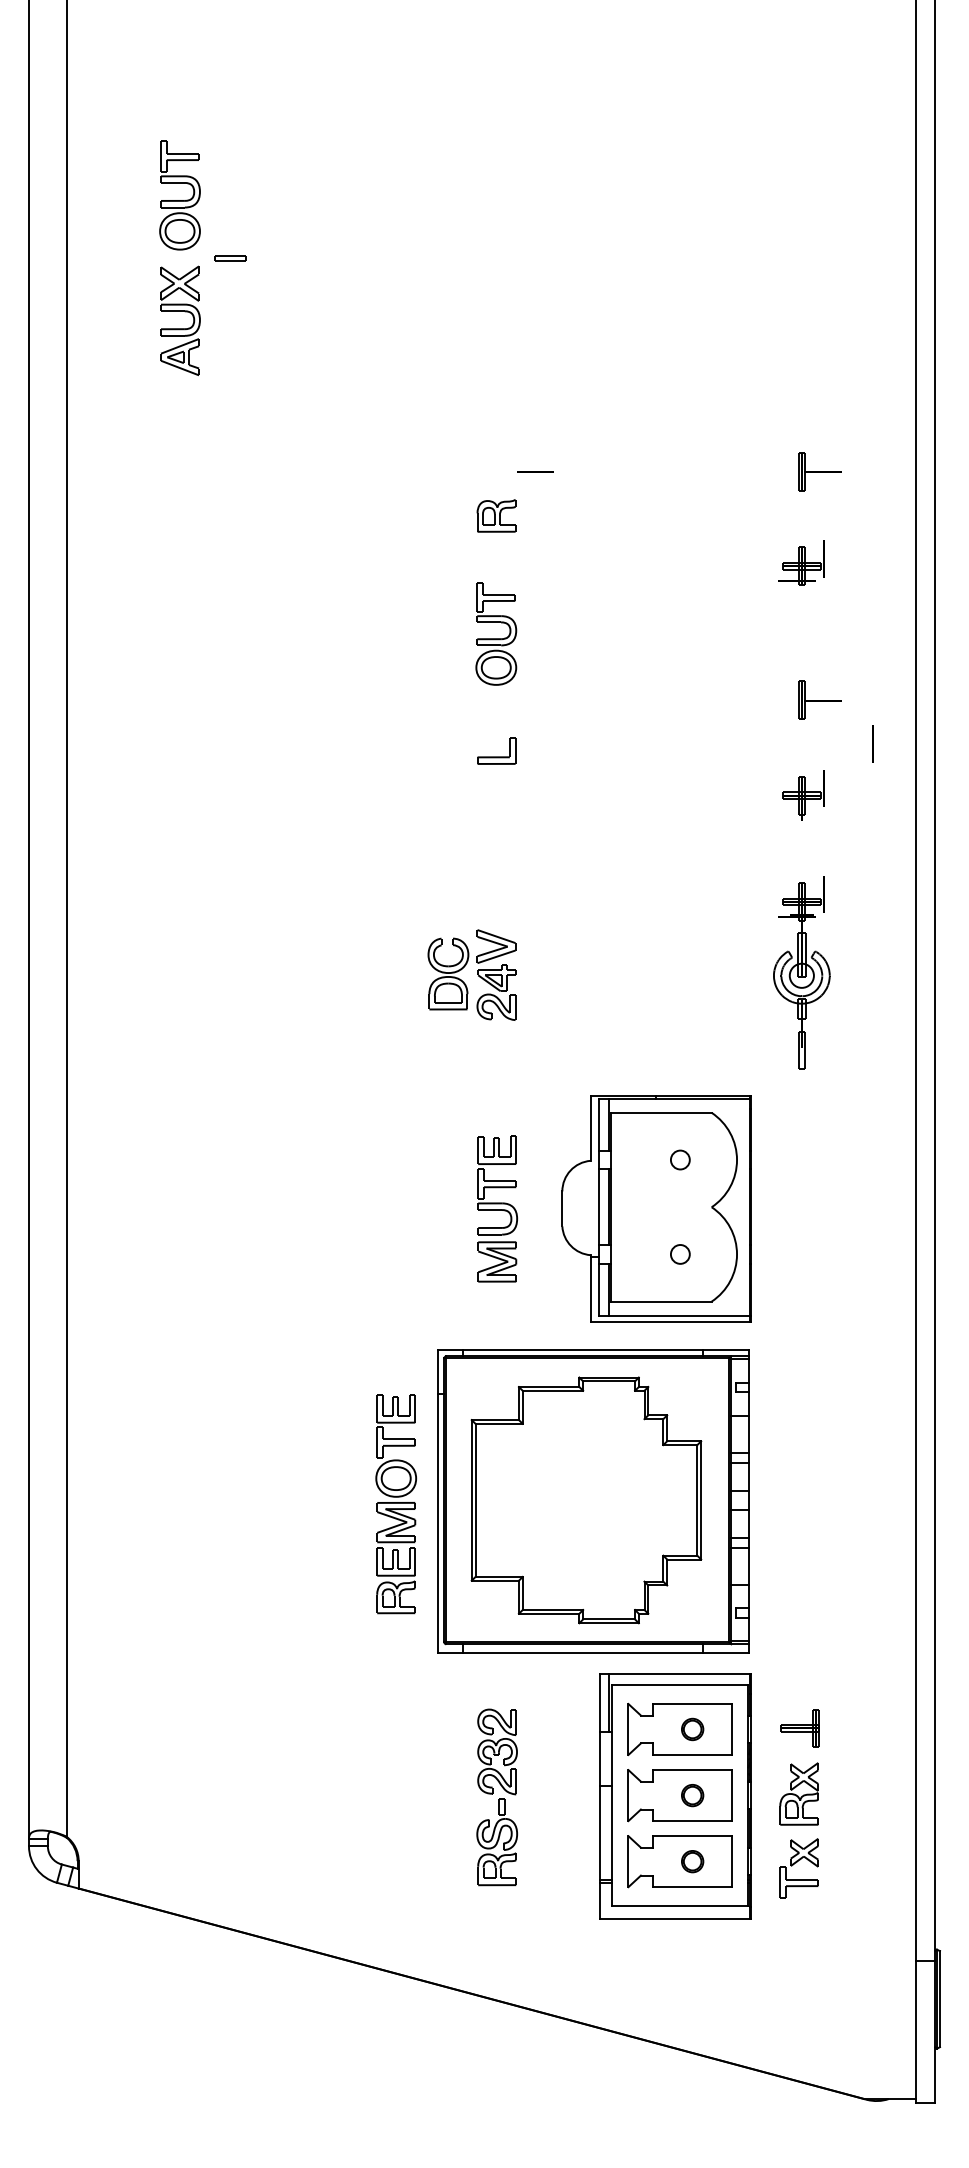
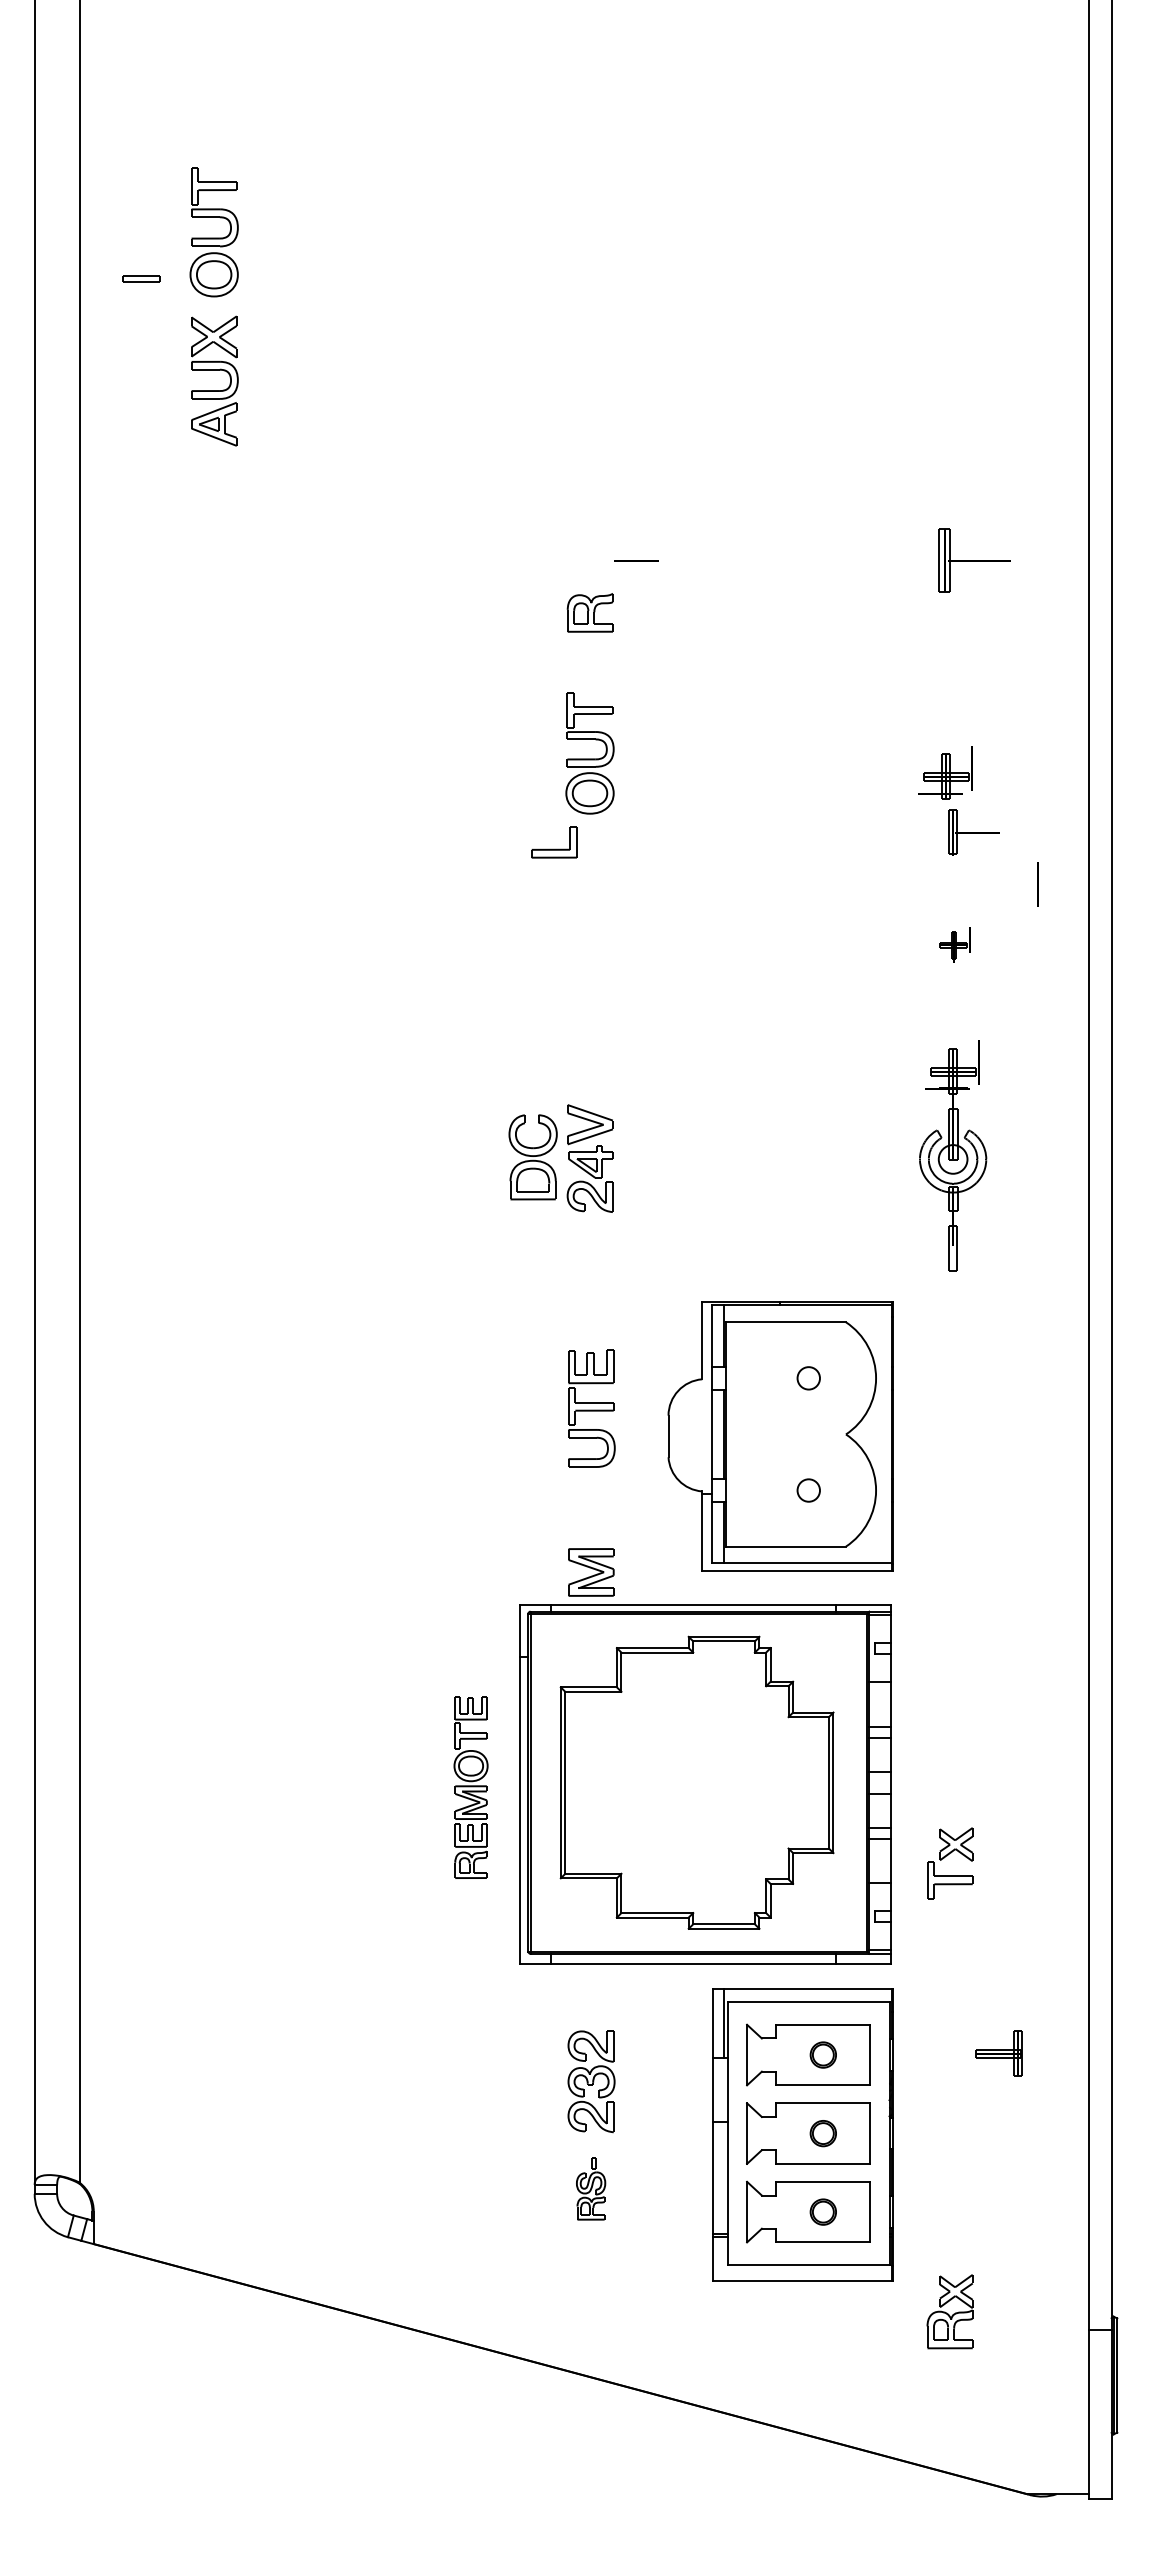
part: (230, 258) -> (141, 278), moved
part: (818, 471) -> (973, 560), size x1.4
part: (801, 562) -> (945, 772), moved
part: (496, 751) -> (554, 842), moved
part: (803, 794) -> (954, 944), size x0.6
part: (497, 1261) -> (591, 1572), moved
part: (395, 1504) -> (470, 1787), size x0.7
part: (799, 1728) -> (998, 2053), moved
part: (798, 1793) -> (949, 2311), moved
part: (496, 1841) -> (590, 2188), size x0.6
part: (797, 1862) -> (947, 1856), moved

